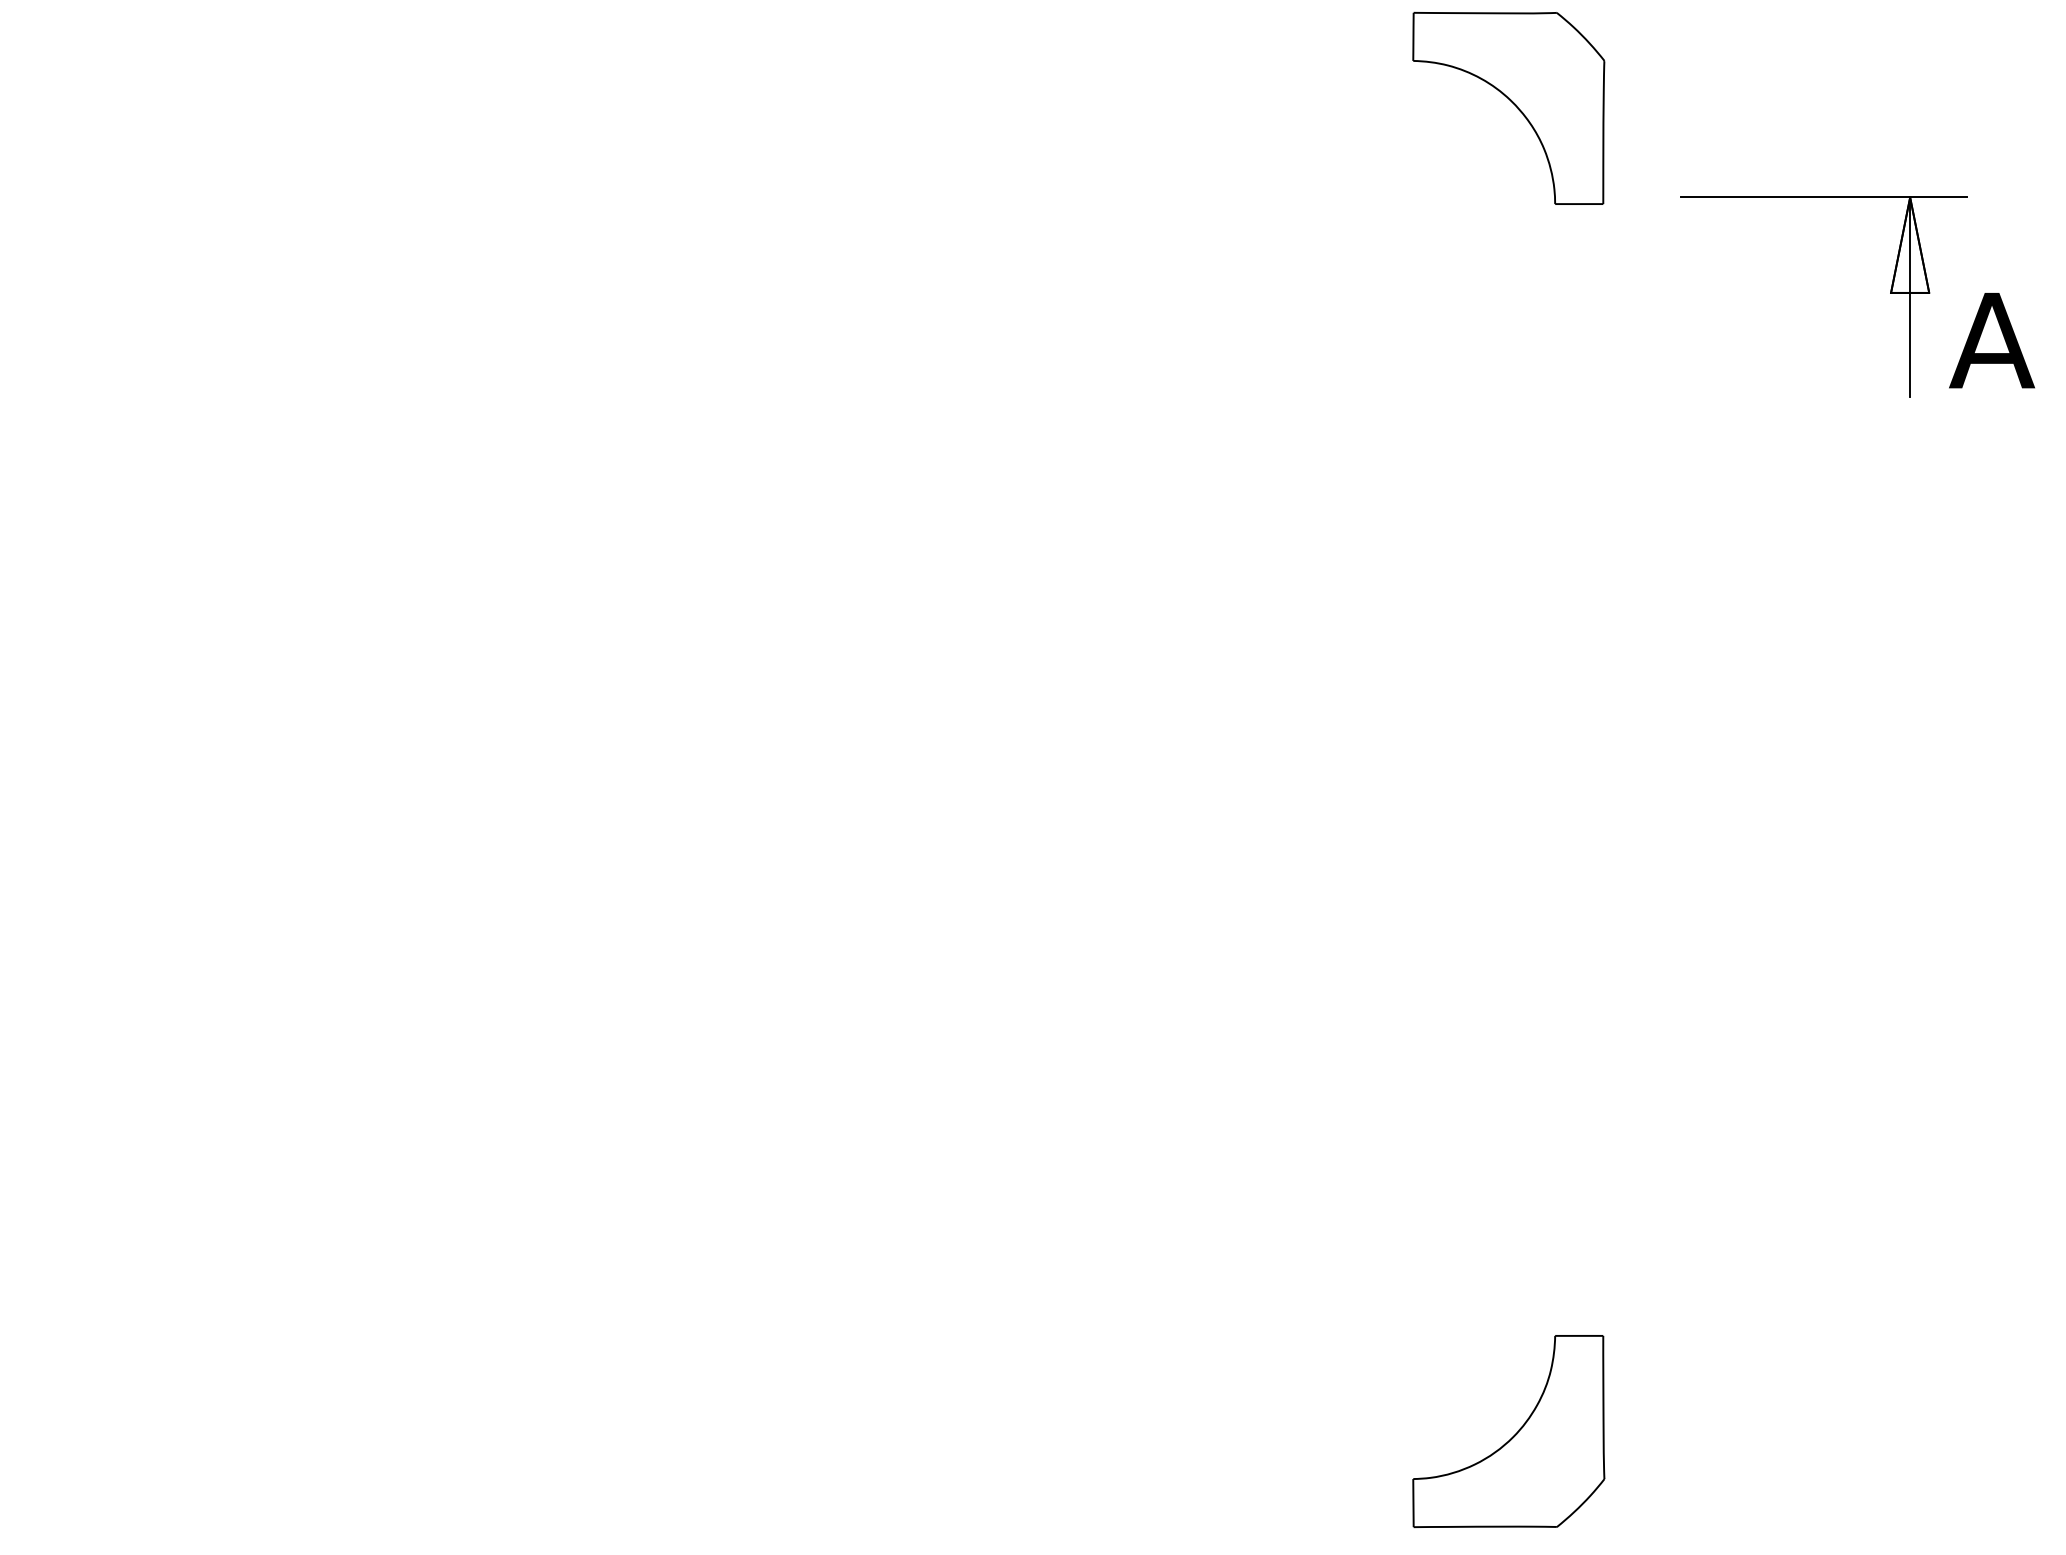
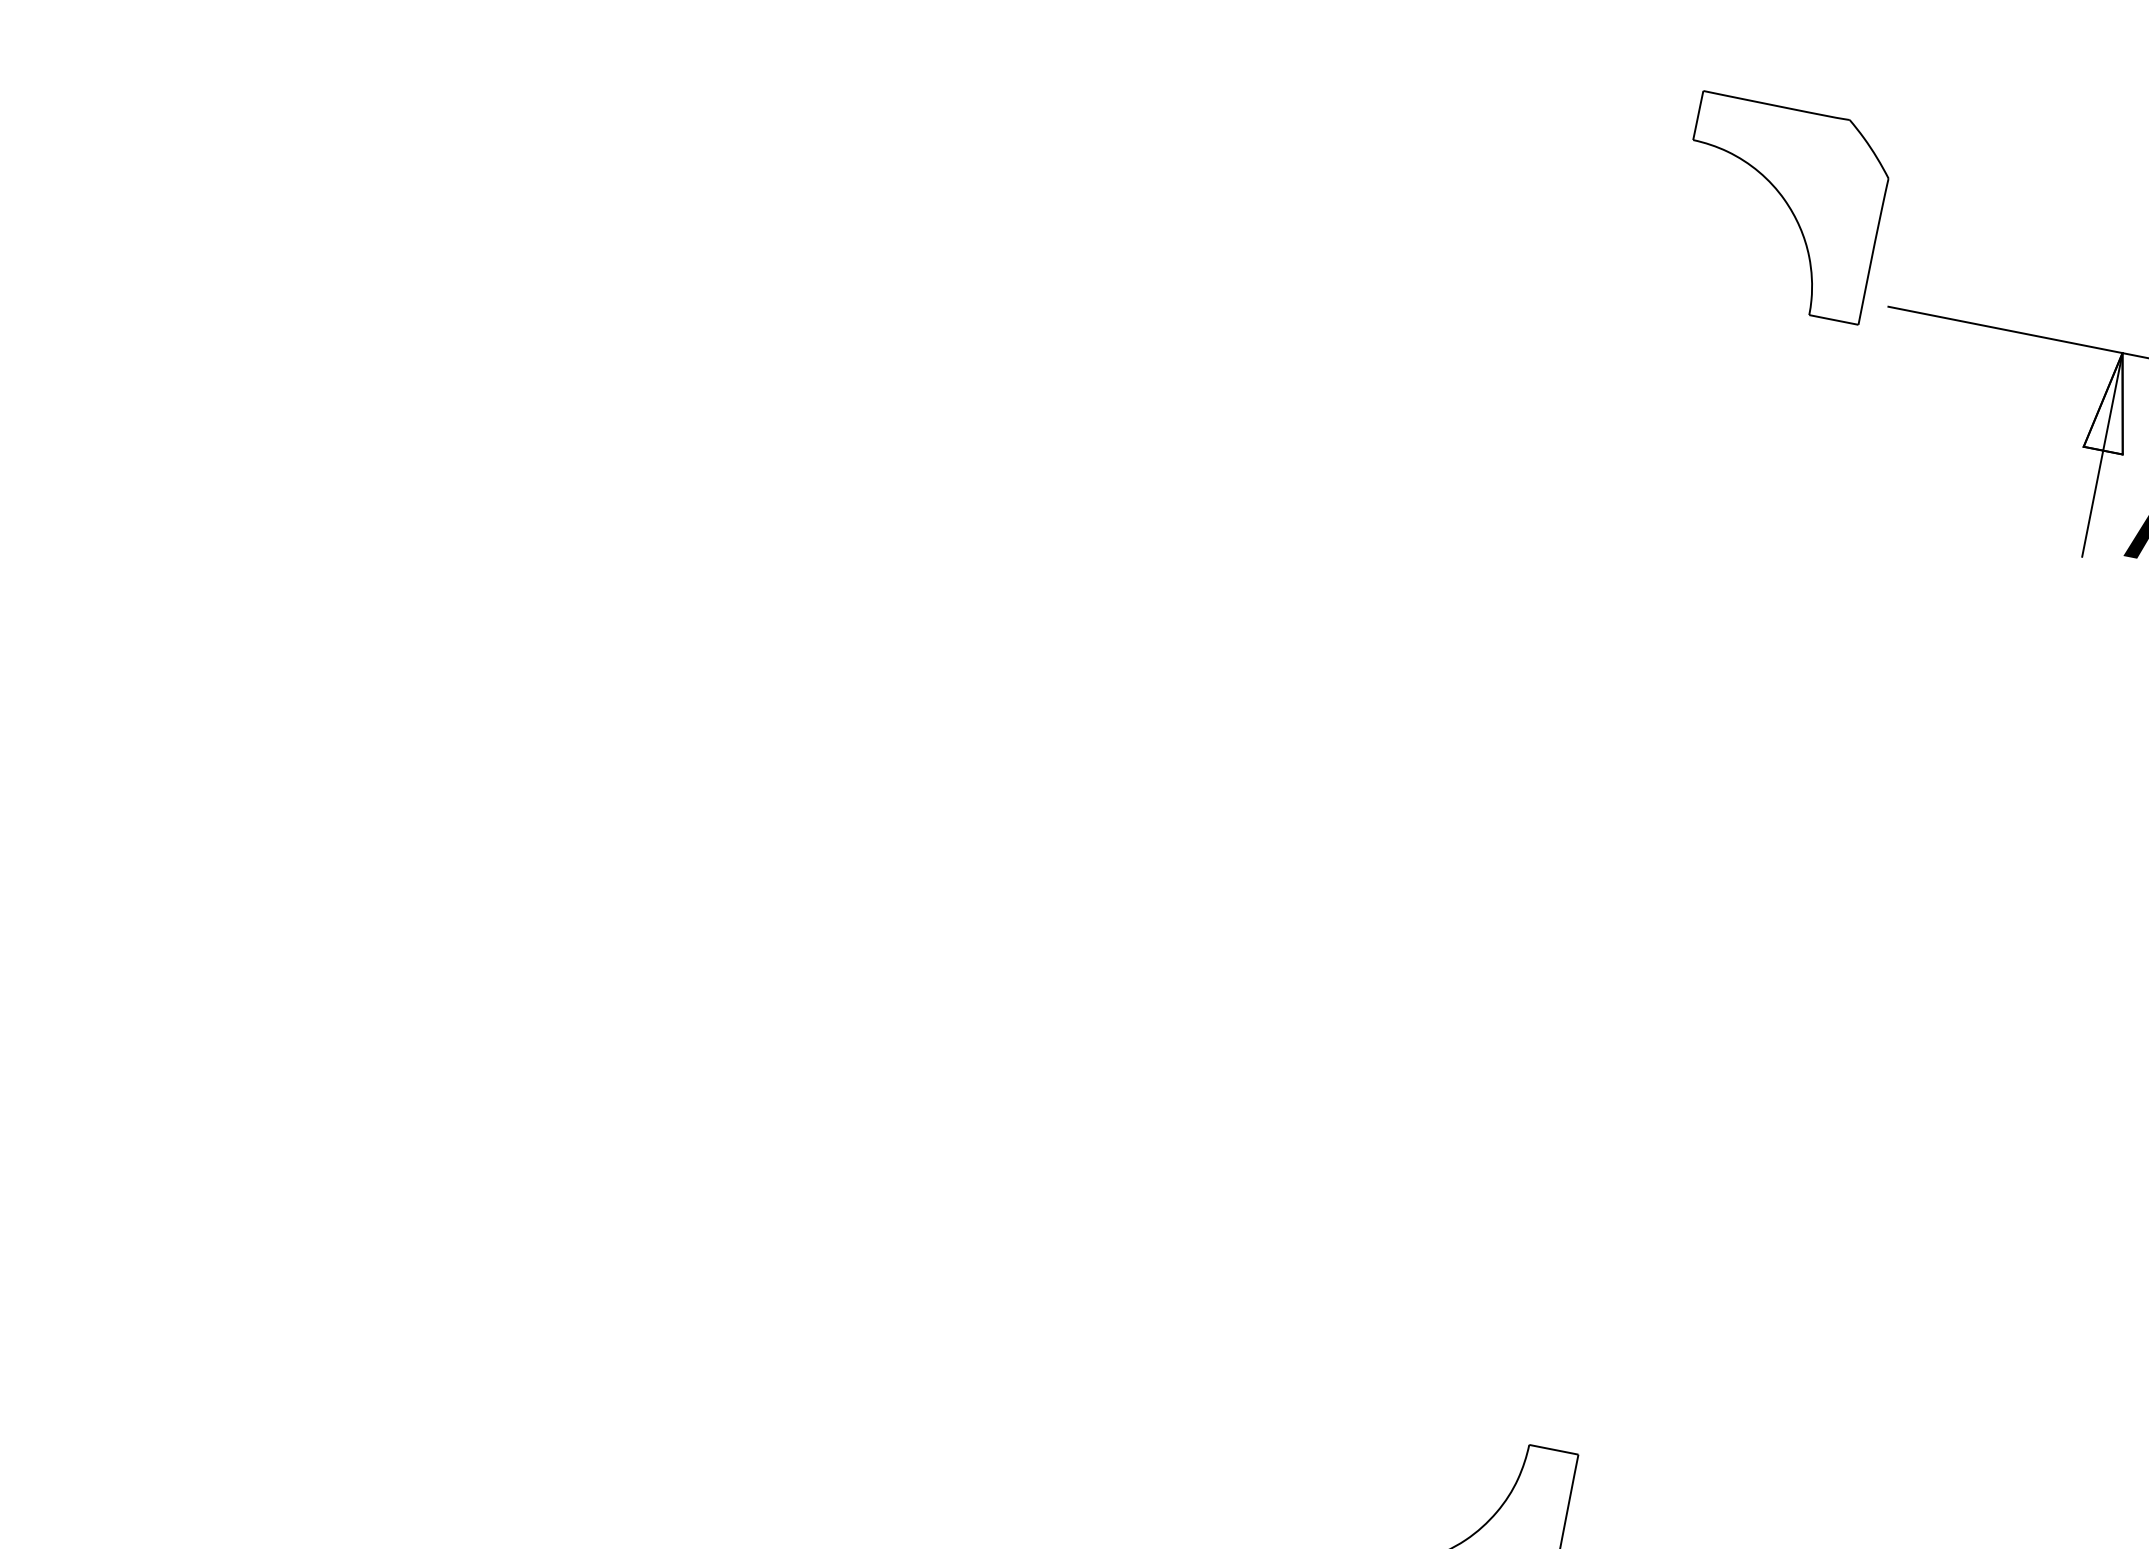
part: (1508, 107) -> (1781, 206), moved

